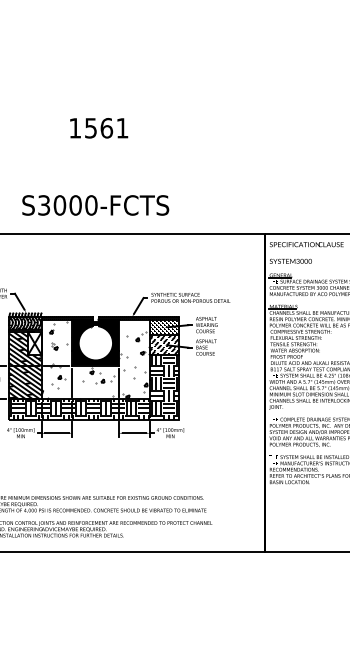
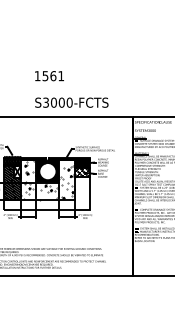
text: (98, 128) -> (49, 76), moved
text: (94, 204) -> (71, 102), moved
hatch: (92, 387) -> (46, 193), removed

